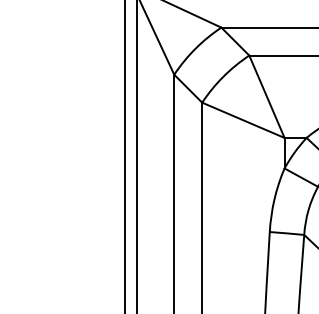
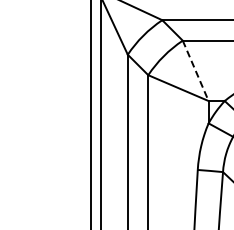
line: (266, 96) -> (195, 70), solid -> dashed

